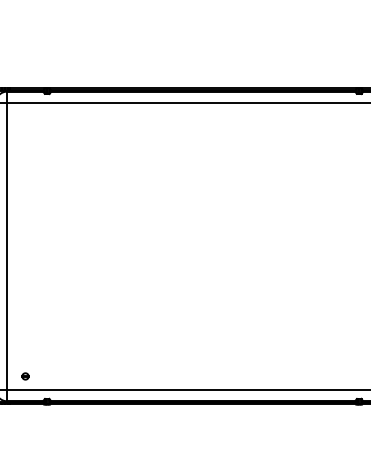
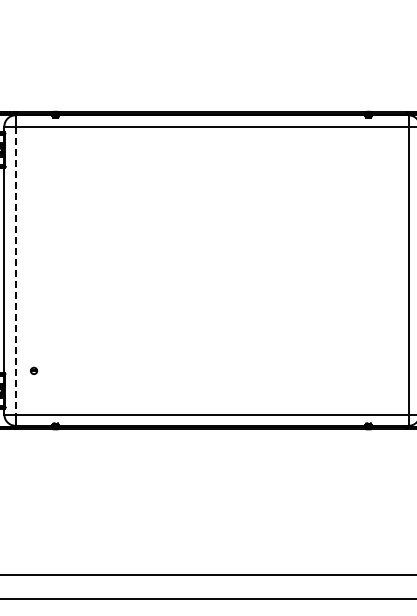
line: (7, 247) -> (15, 271), solid -> dashed
part: (25, 376) -> (34, 370), moved

